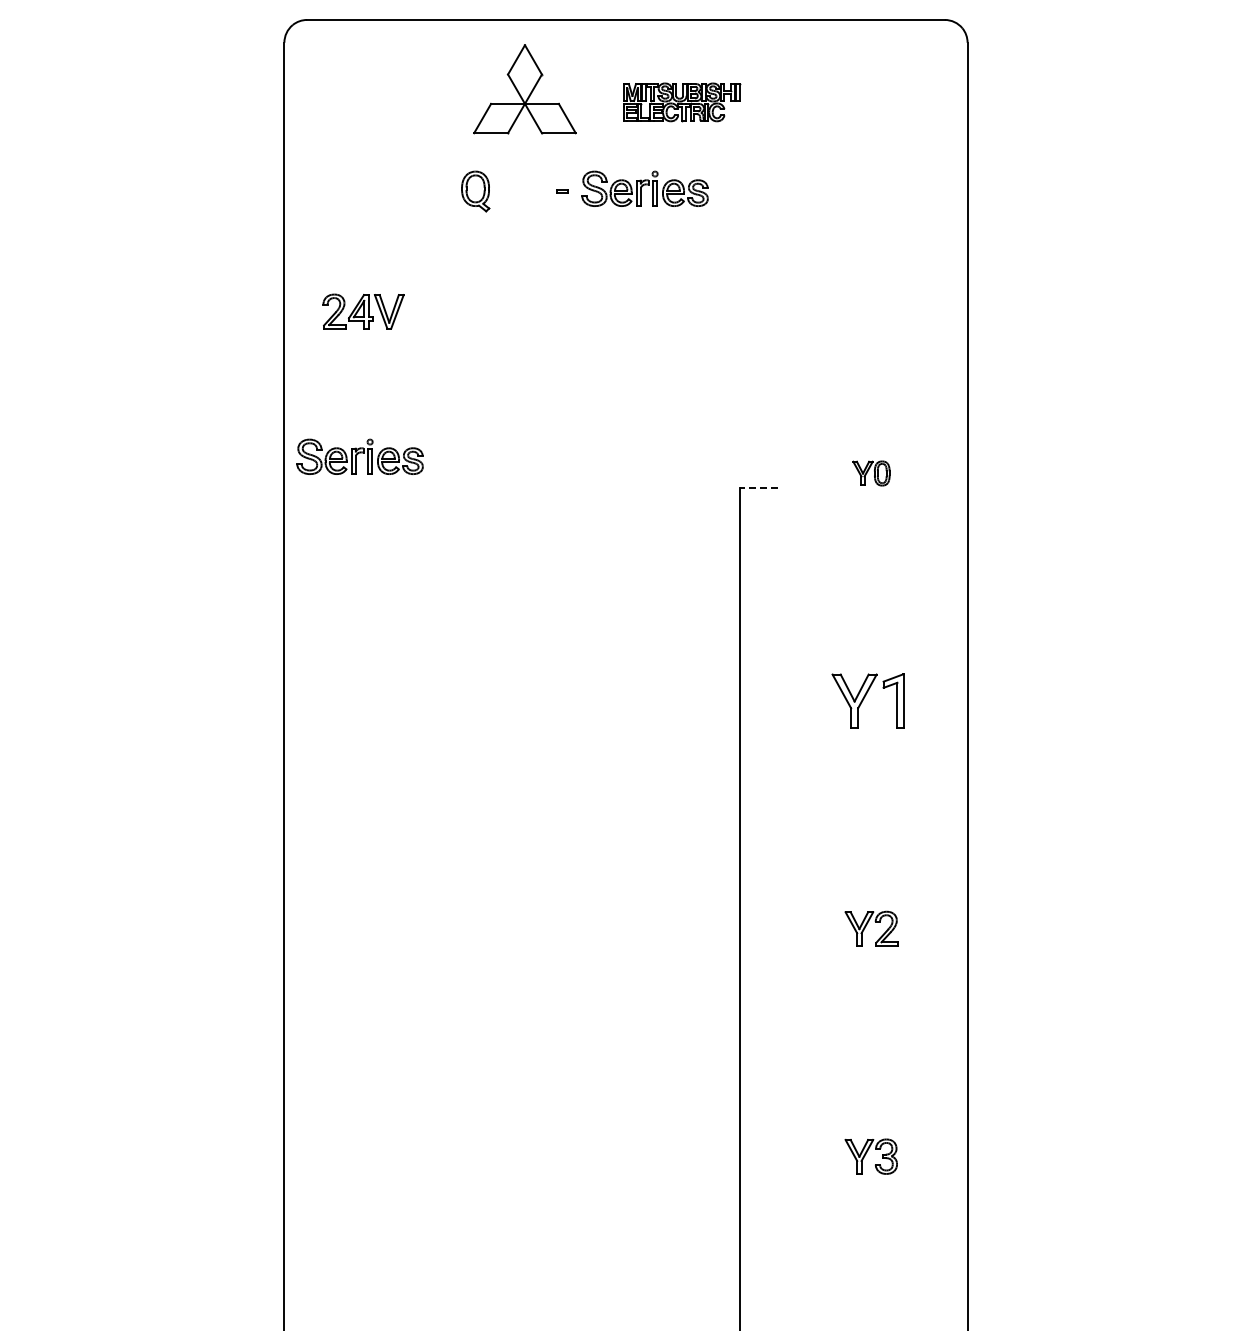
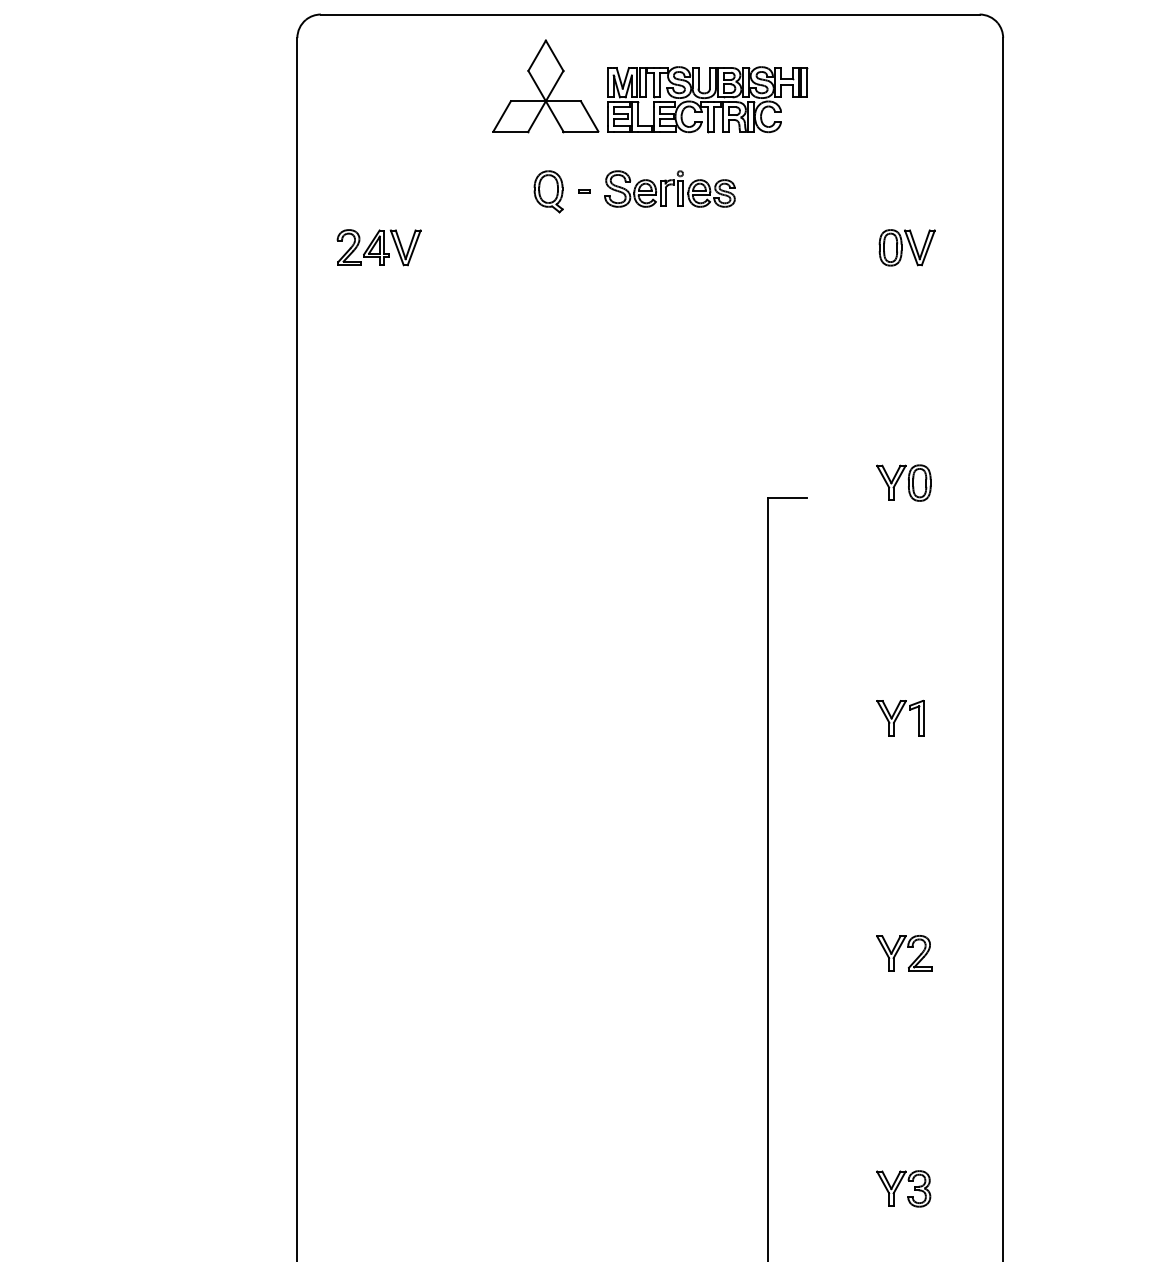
part: (681, 102) -> (707, 99), size x1.67
part: (475, 191) -> (548, 191), moved
part: (874, 245) -> (906, 247), added
part: (363, 311) -> (379, 247), moved
part: (359, 456) -> (374, 465), removed
part: (871, 473) -> (903, 483), size x1.43
line: (758, 488) -> (787, 498), dashed -> solid
part: (867, 700) -> (899, 717), size x0.62

